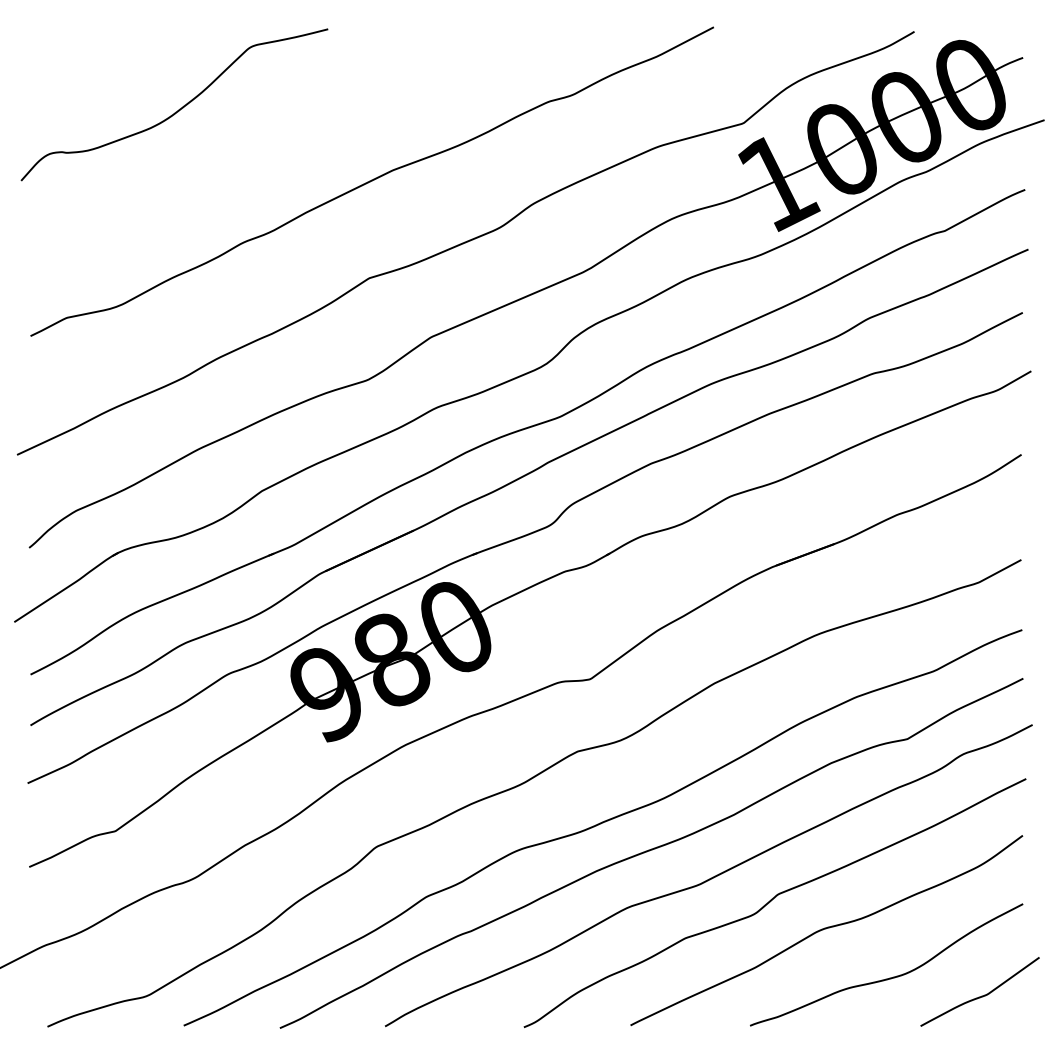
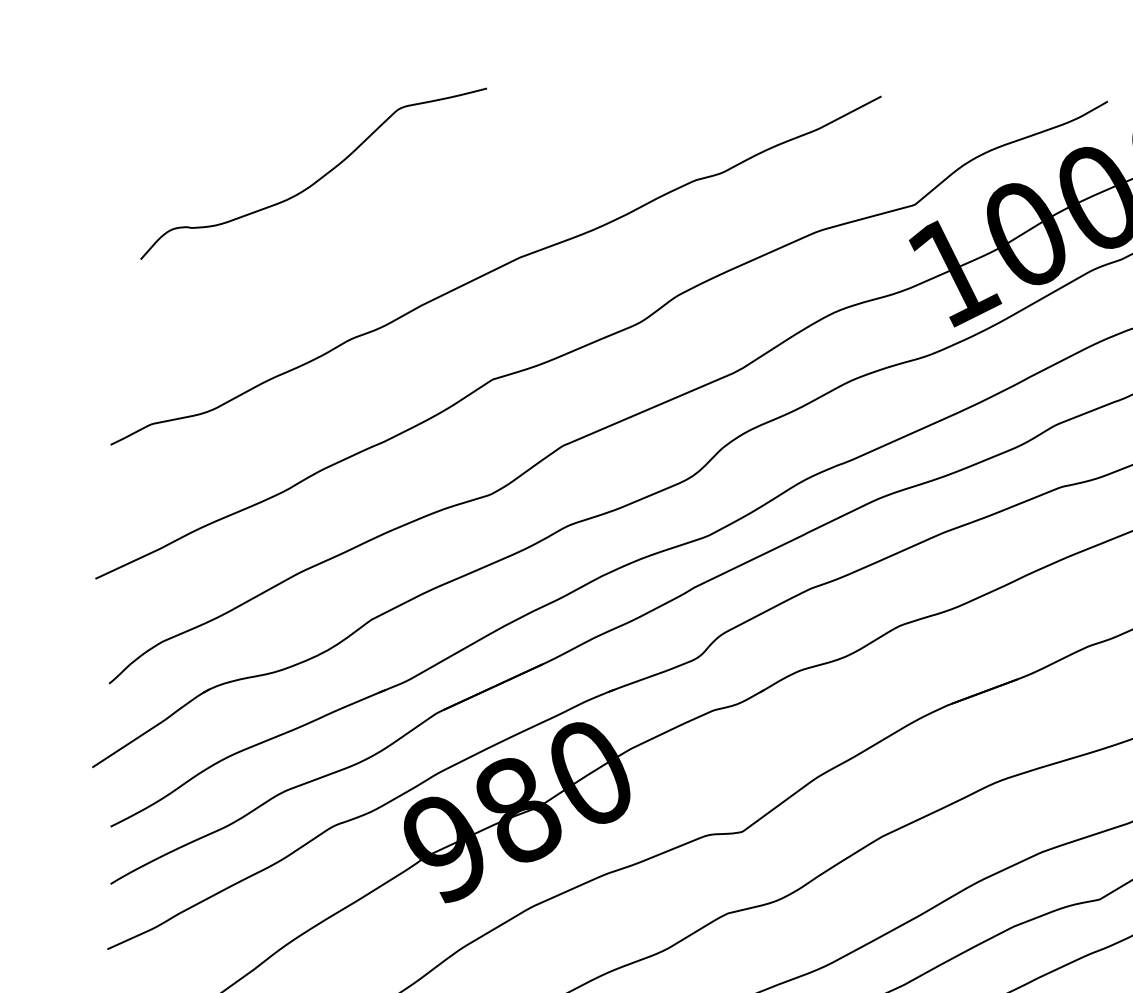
curve: (179, 108) -> (319, 177), moved

